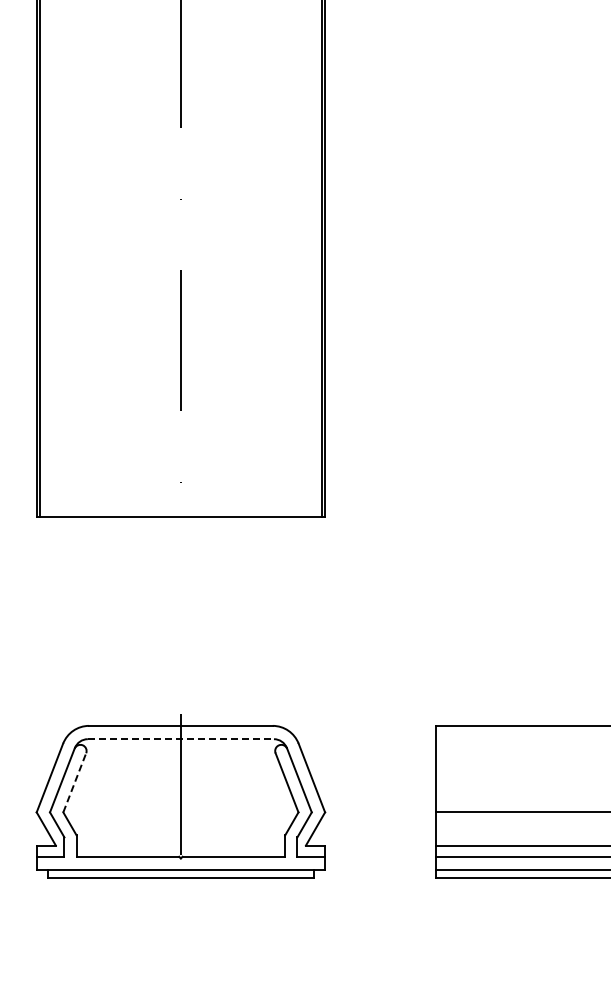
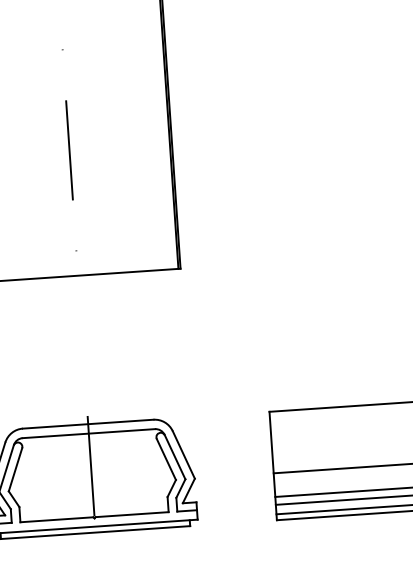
line: (181, 739) -> (89, 433), dashed -> solid
line: (74, 782) -> (15, 469), dashed -> solid

